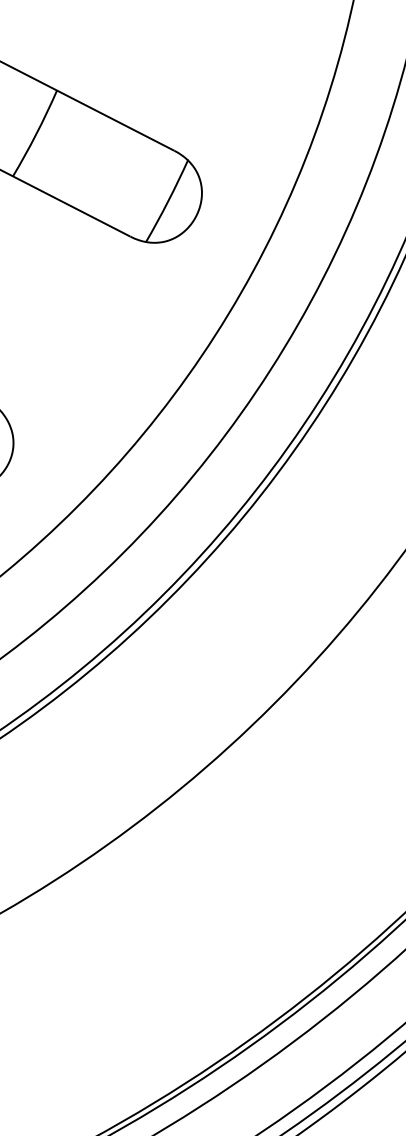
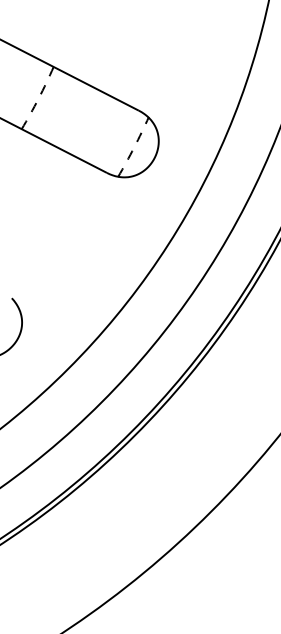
arc: (36, 134) -> (38, 98), solid -> dashed
arc: (168, 201) -> (134, 147), solid -> dashed

